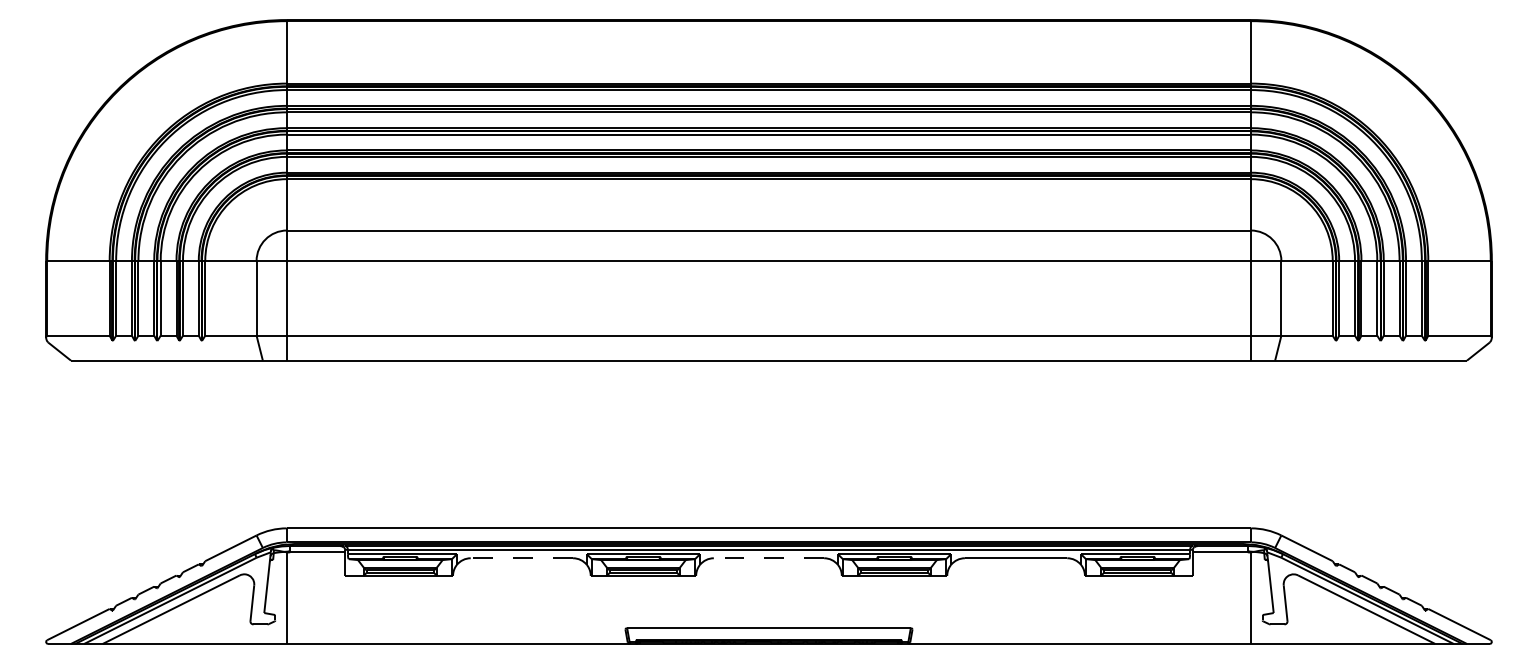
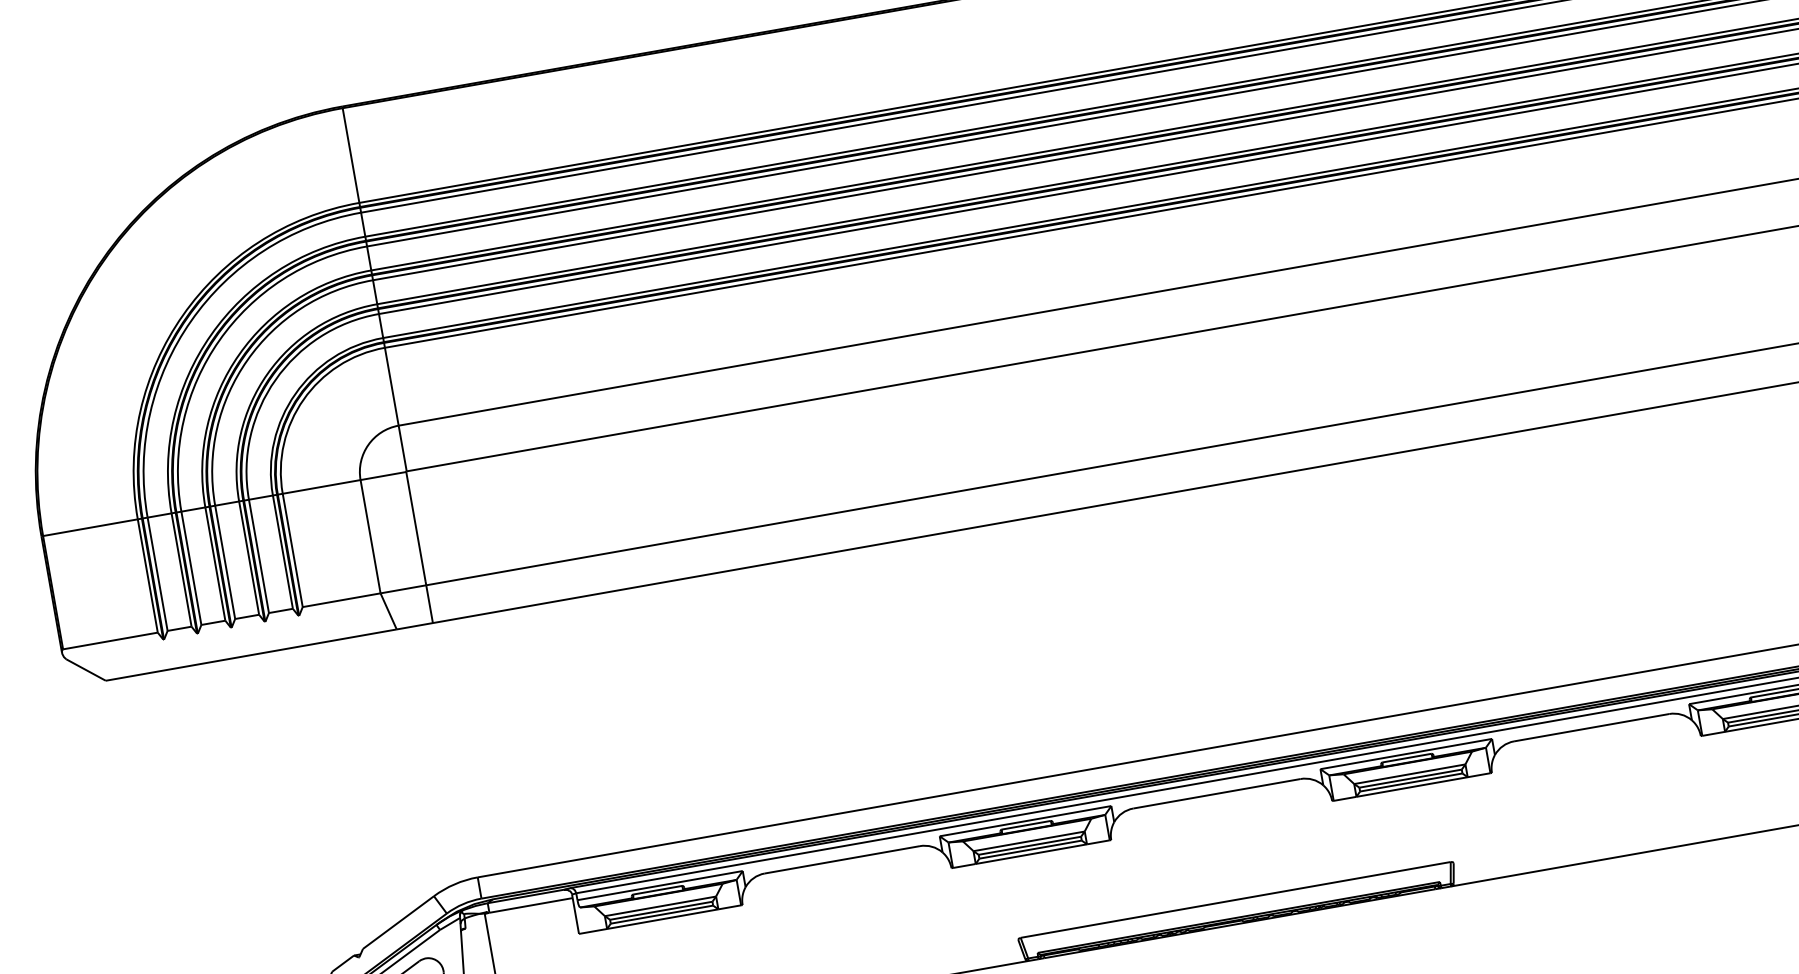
line: (521, 558) -> (841, 860), dashed -> solid
line: (768, 558) -> (1216, 794), dashed -> solid

